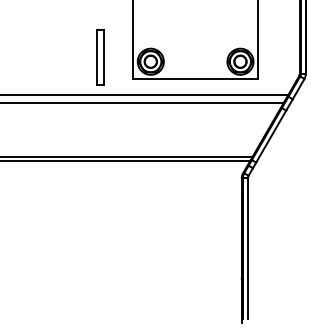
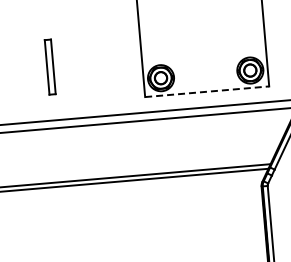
part: (100, 57) -> (50, 67), moved
line: (196, 79) -> (208, 91), solid -> dashed

